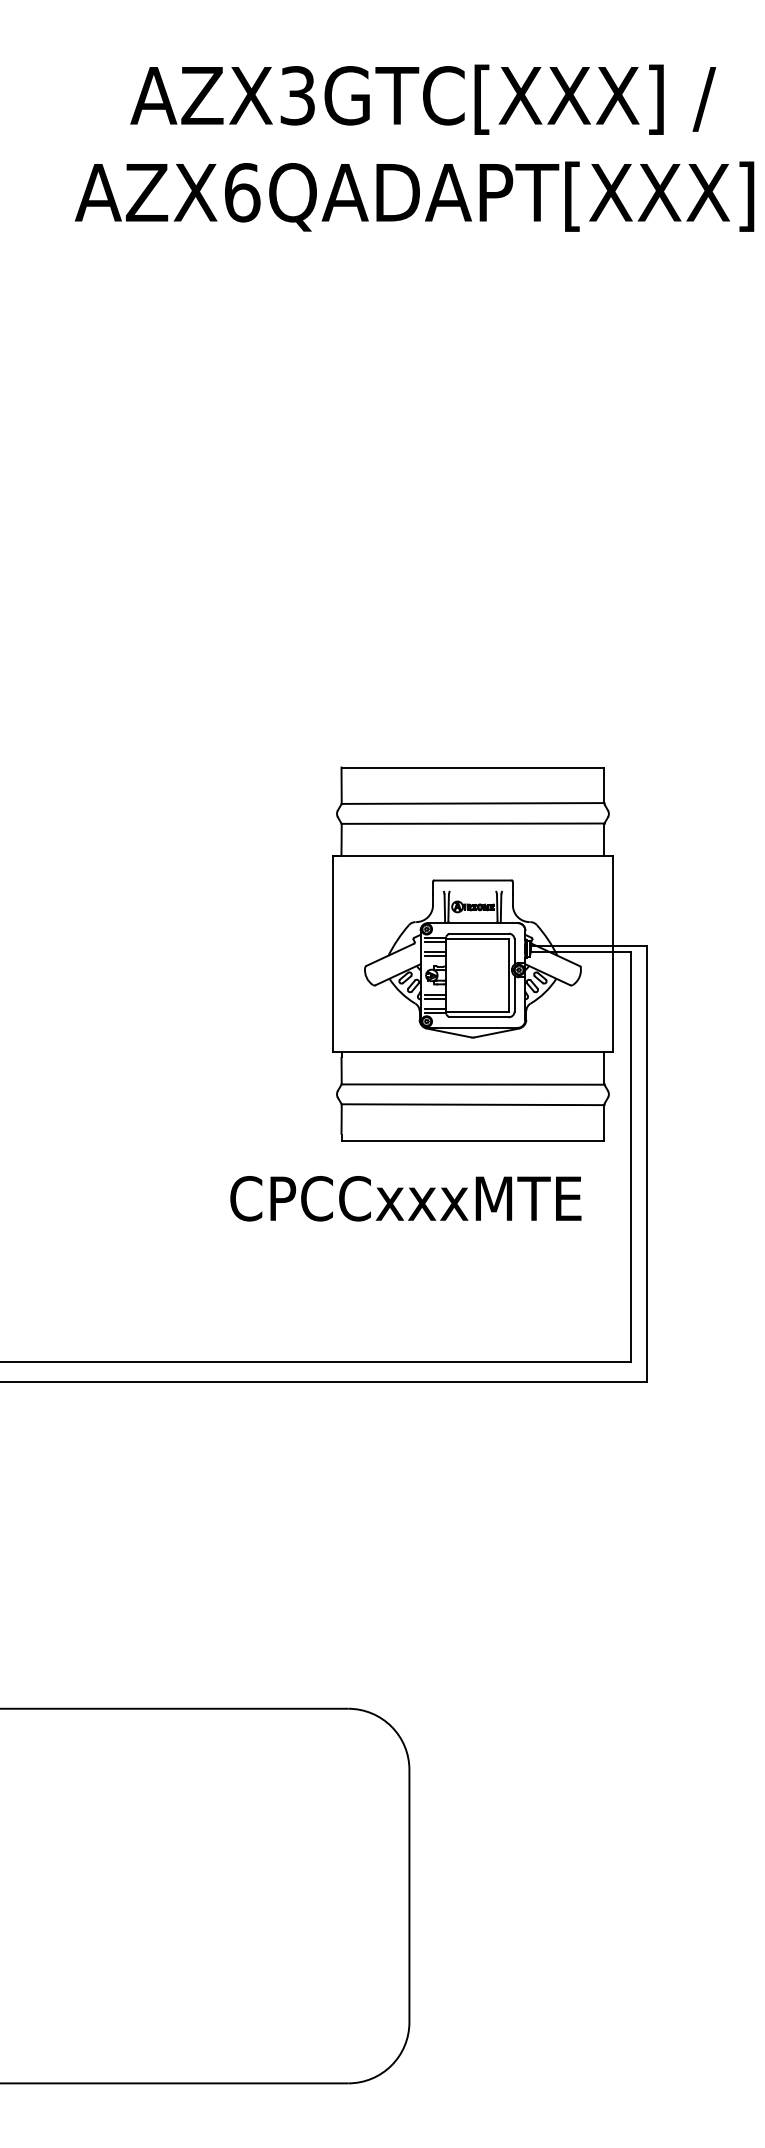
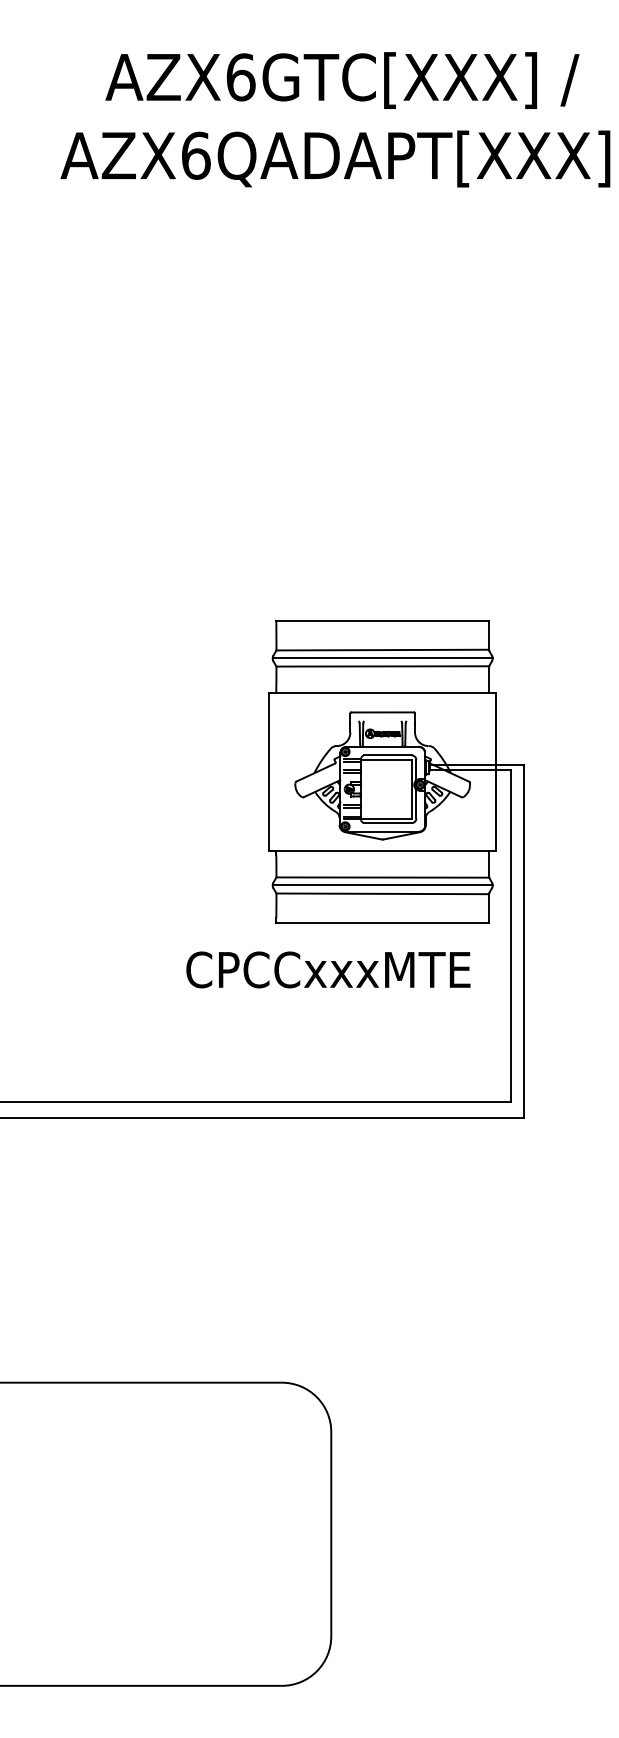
text: (297, 95) -> (240, 77), AZX3GTC[XXX] -> AZX6GTC[XXX]
line: (472, 813) -> (382, 658), added
line: (472, 1094) -> (382, 885), added

